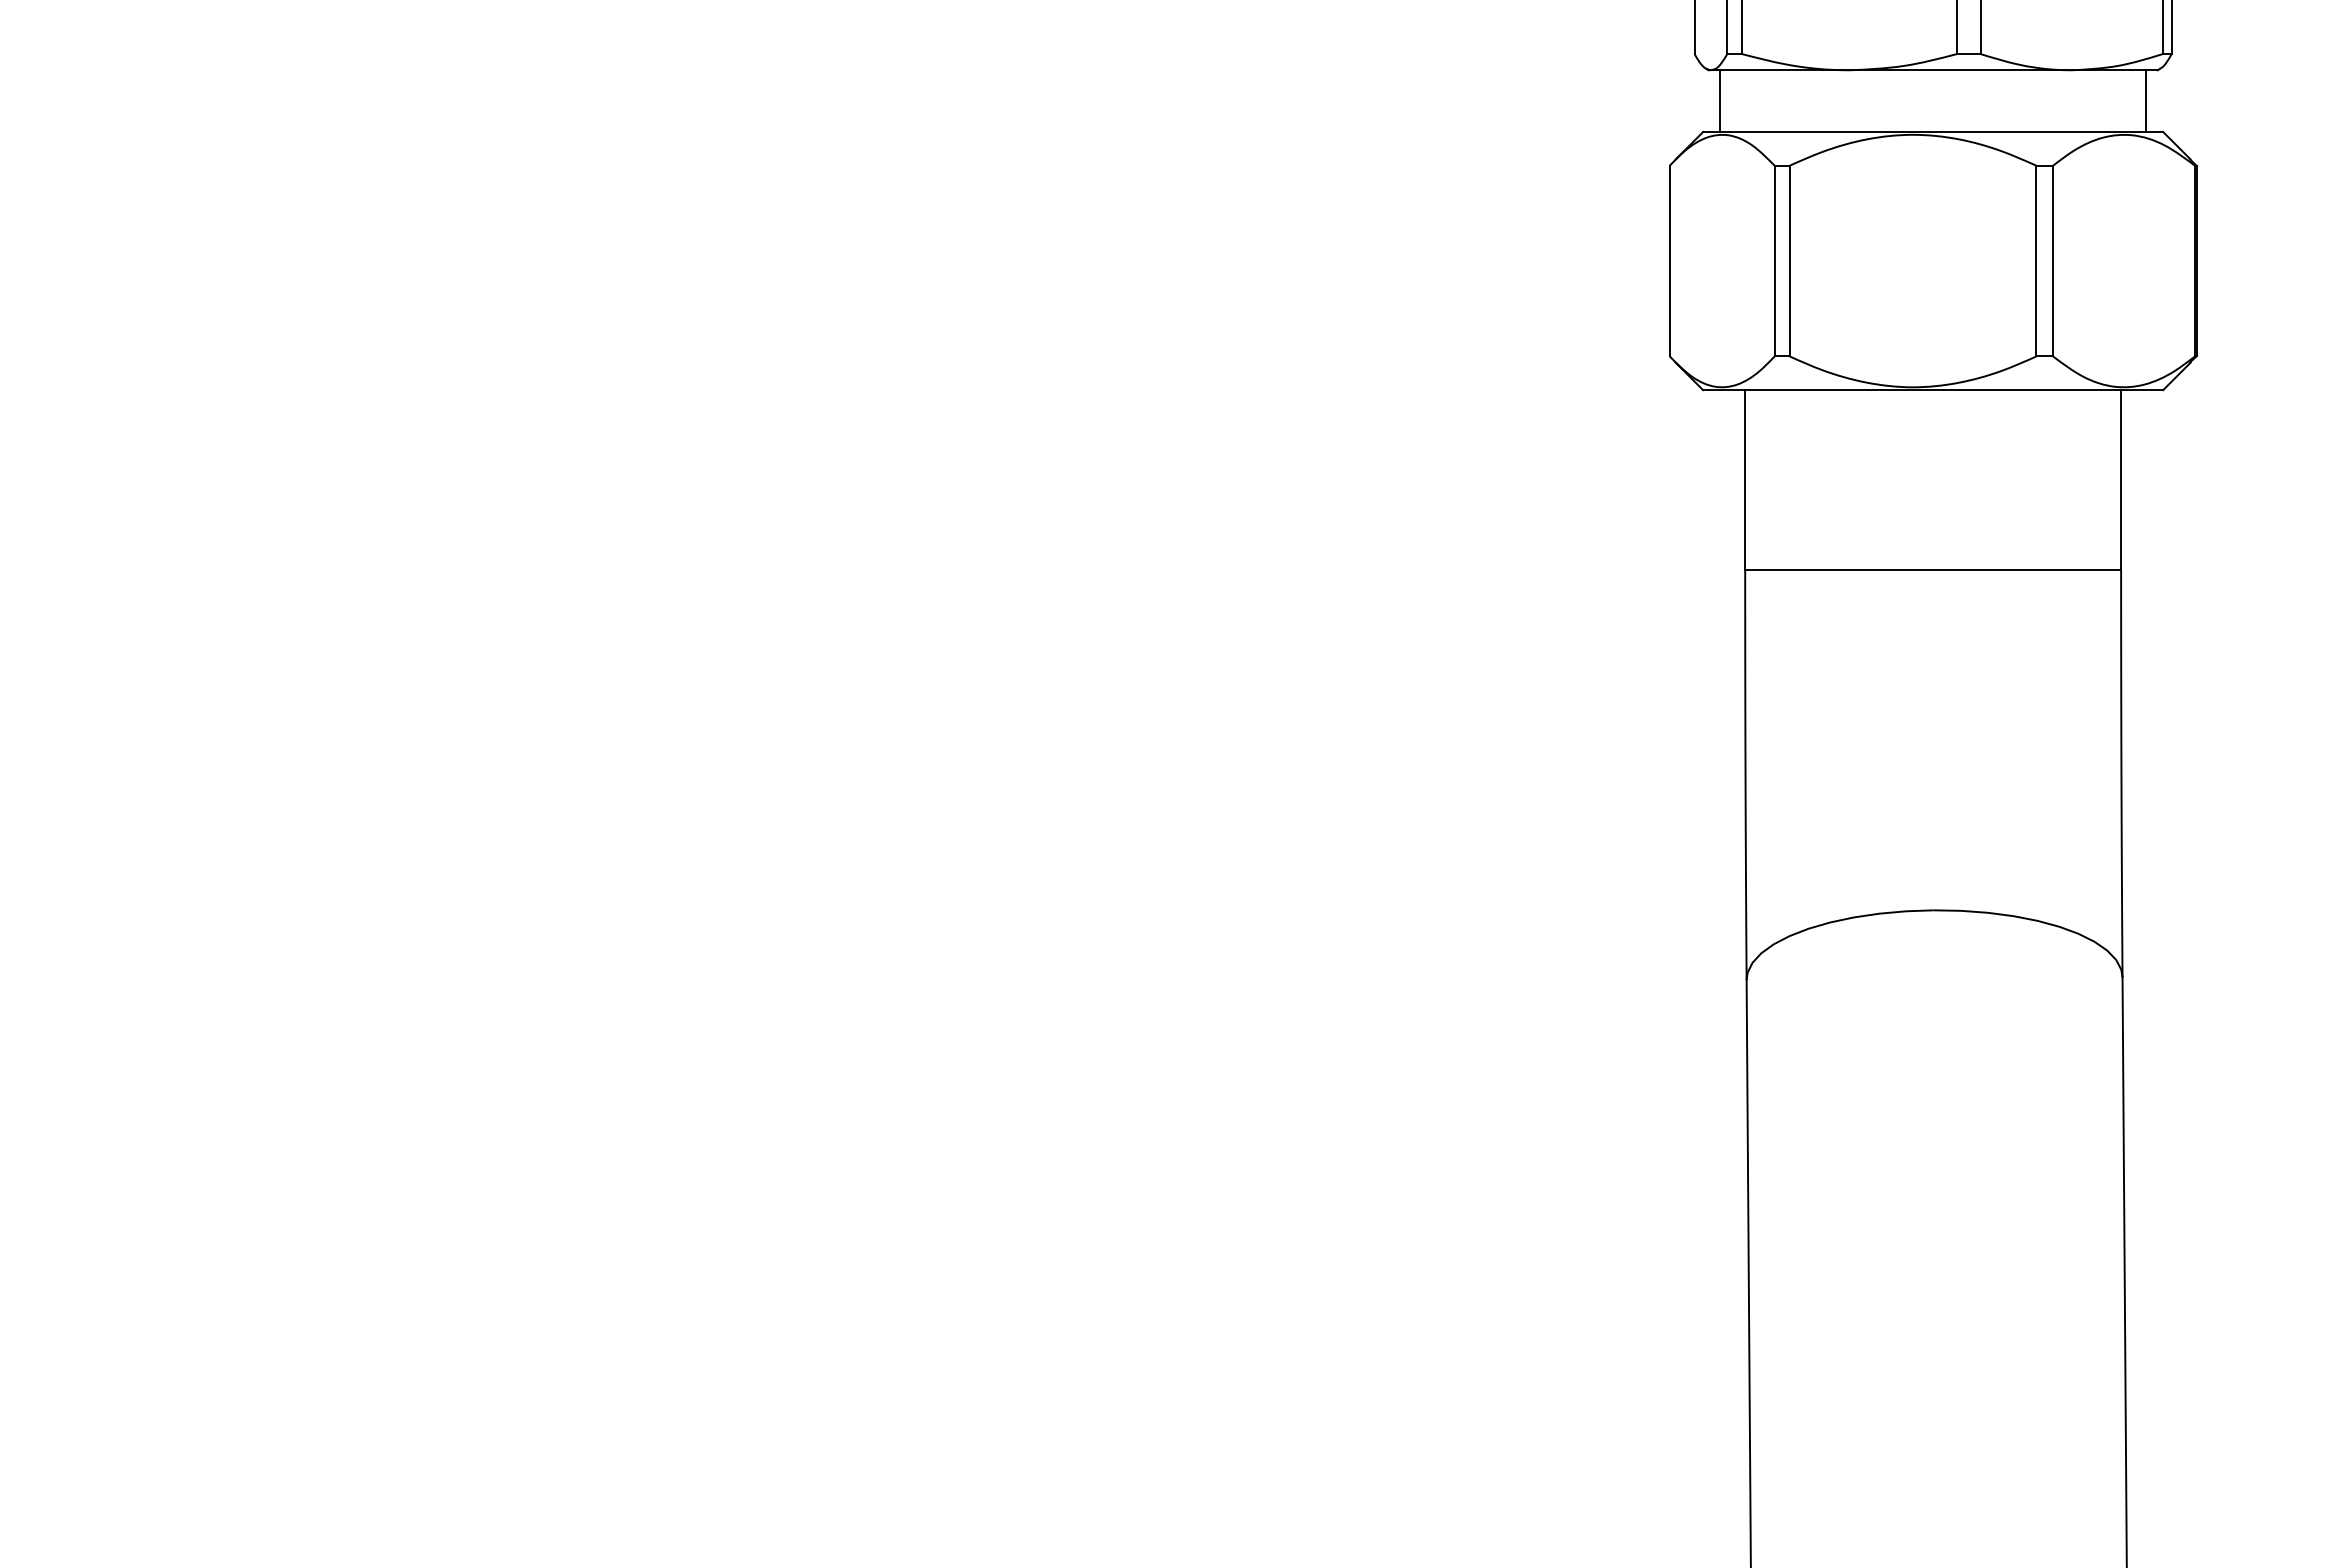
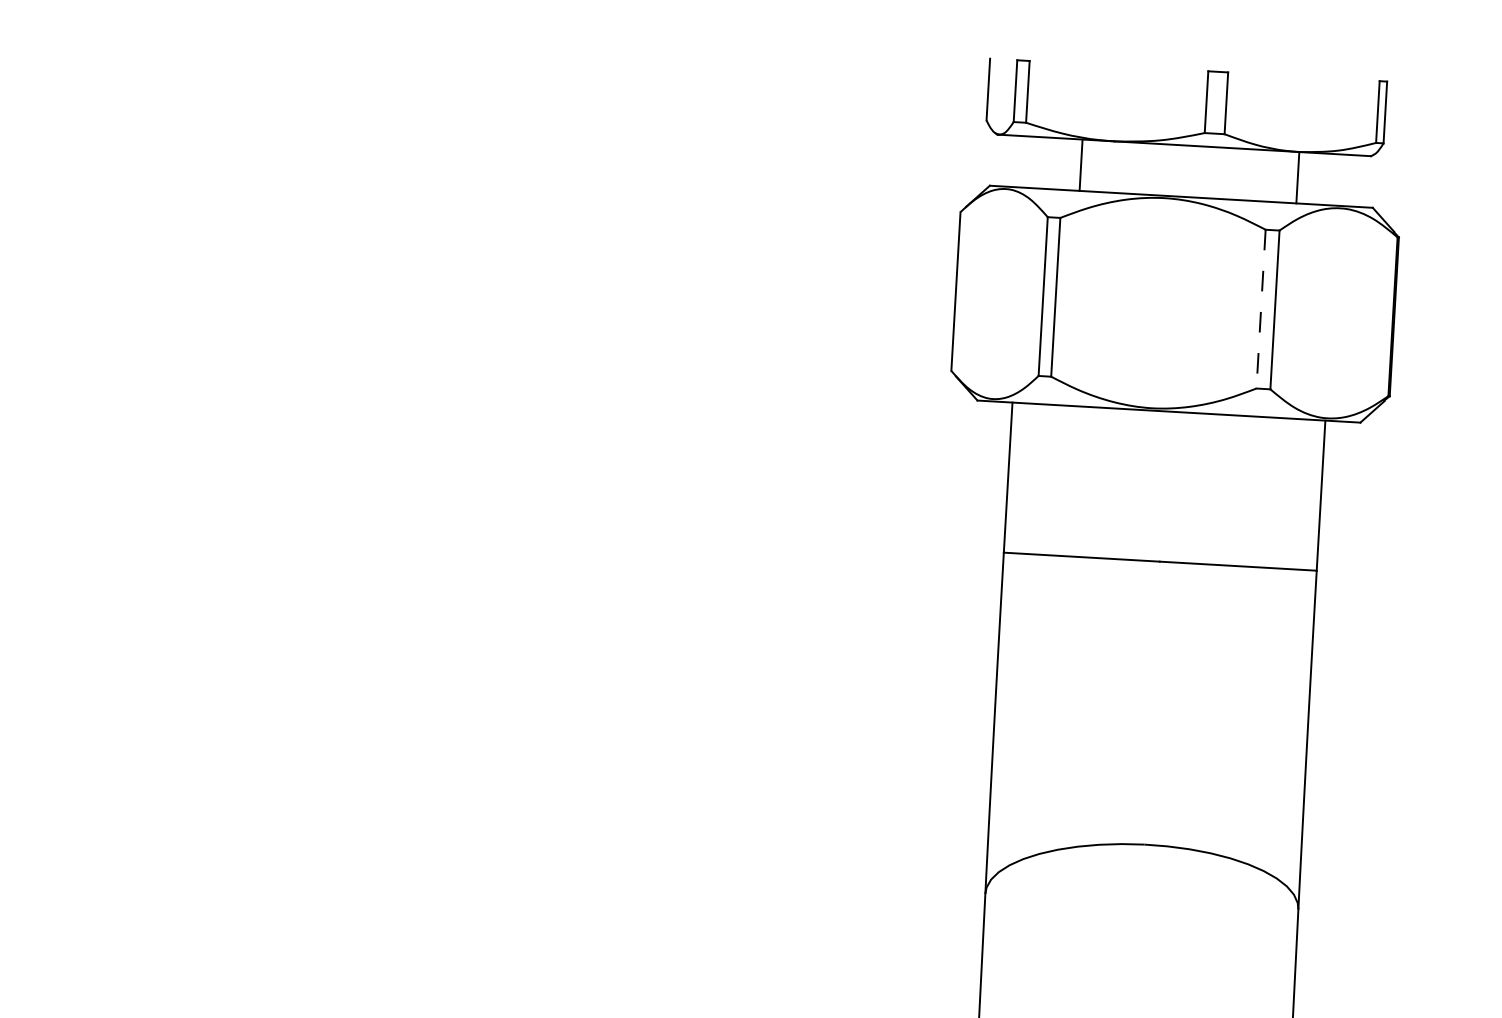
line: (1719, 101) -> (1080, 165), moved
line: (2146, 101) -> (1297, 178), moved
line: (2036, 261) -> (1261, 309), solid -> dashed

